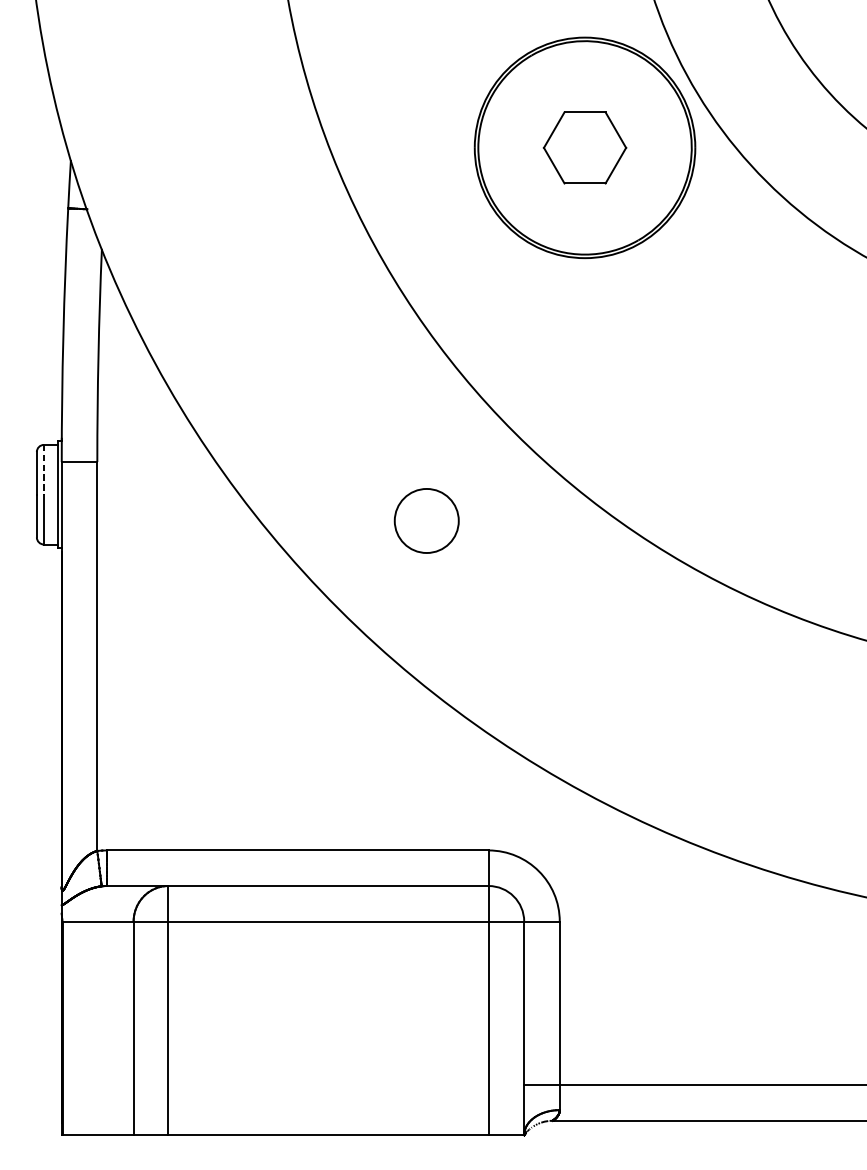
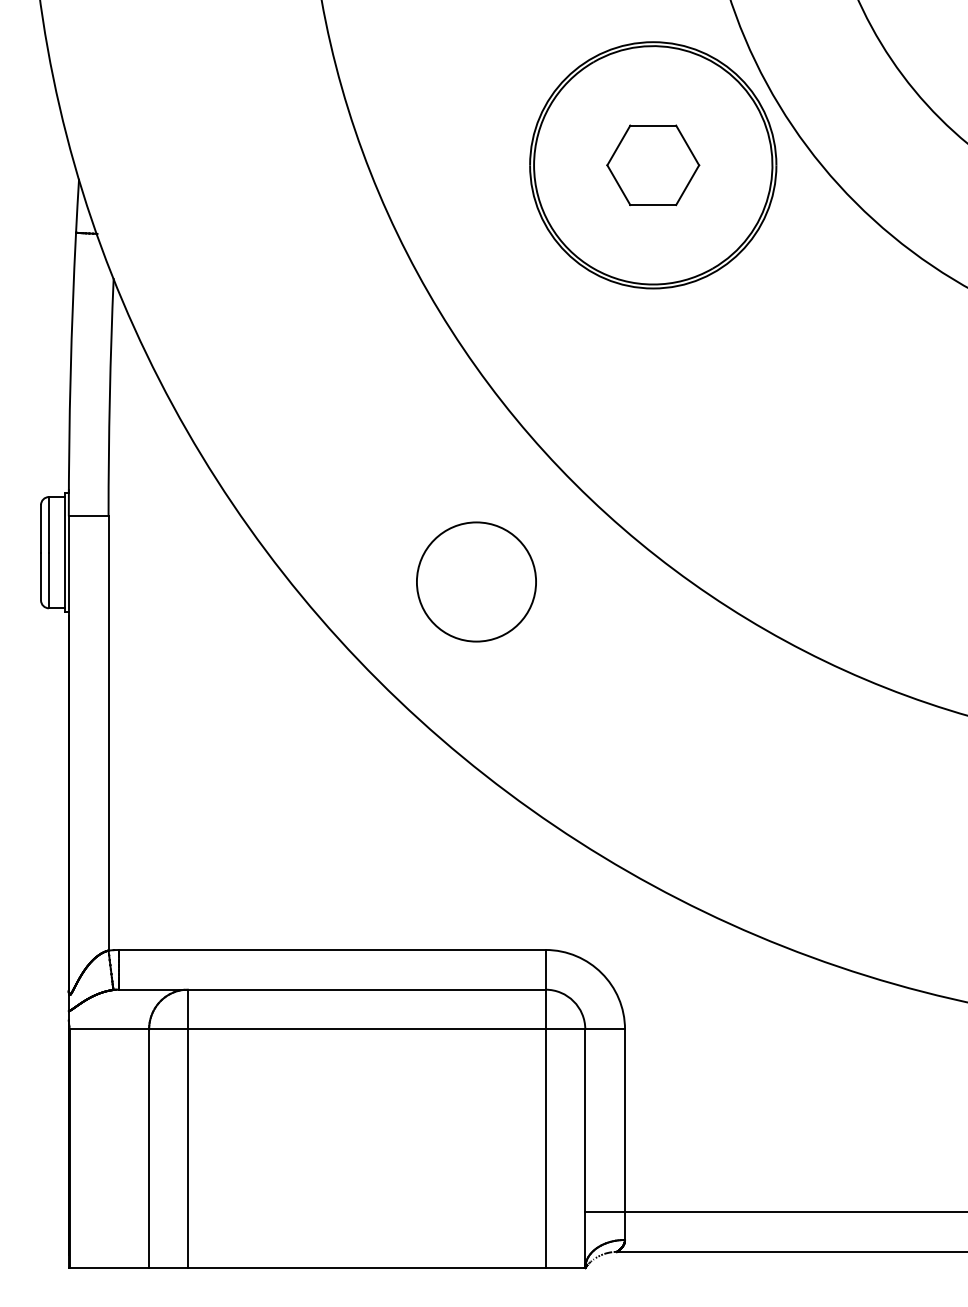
line: (43, 469) -> (48, 524), dashed -> solid
part: (426, 520) -> (476, 581), size x1.67

